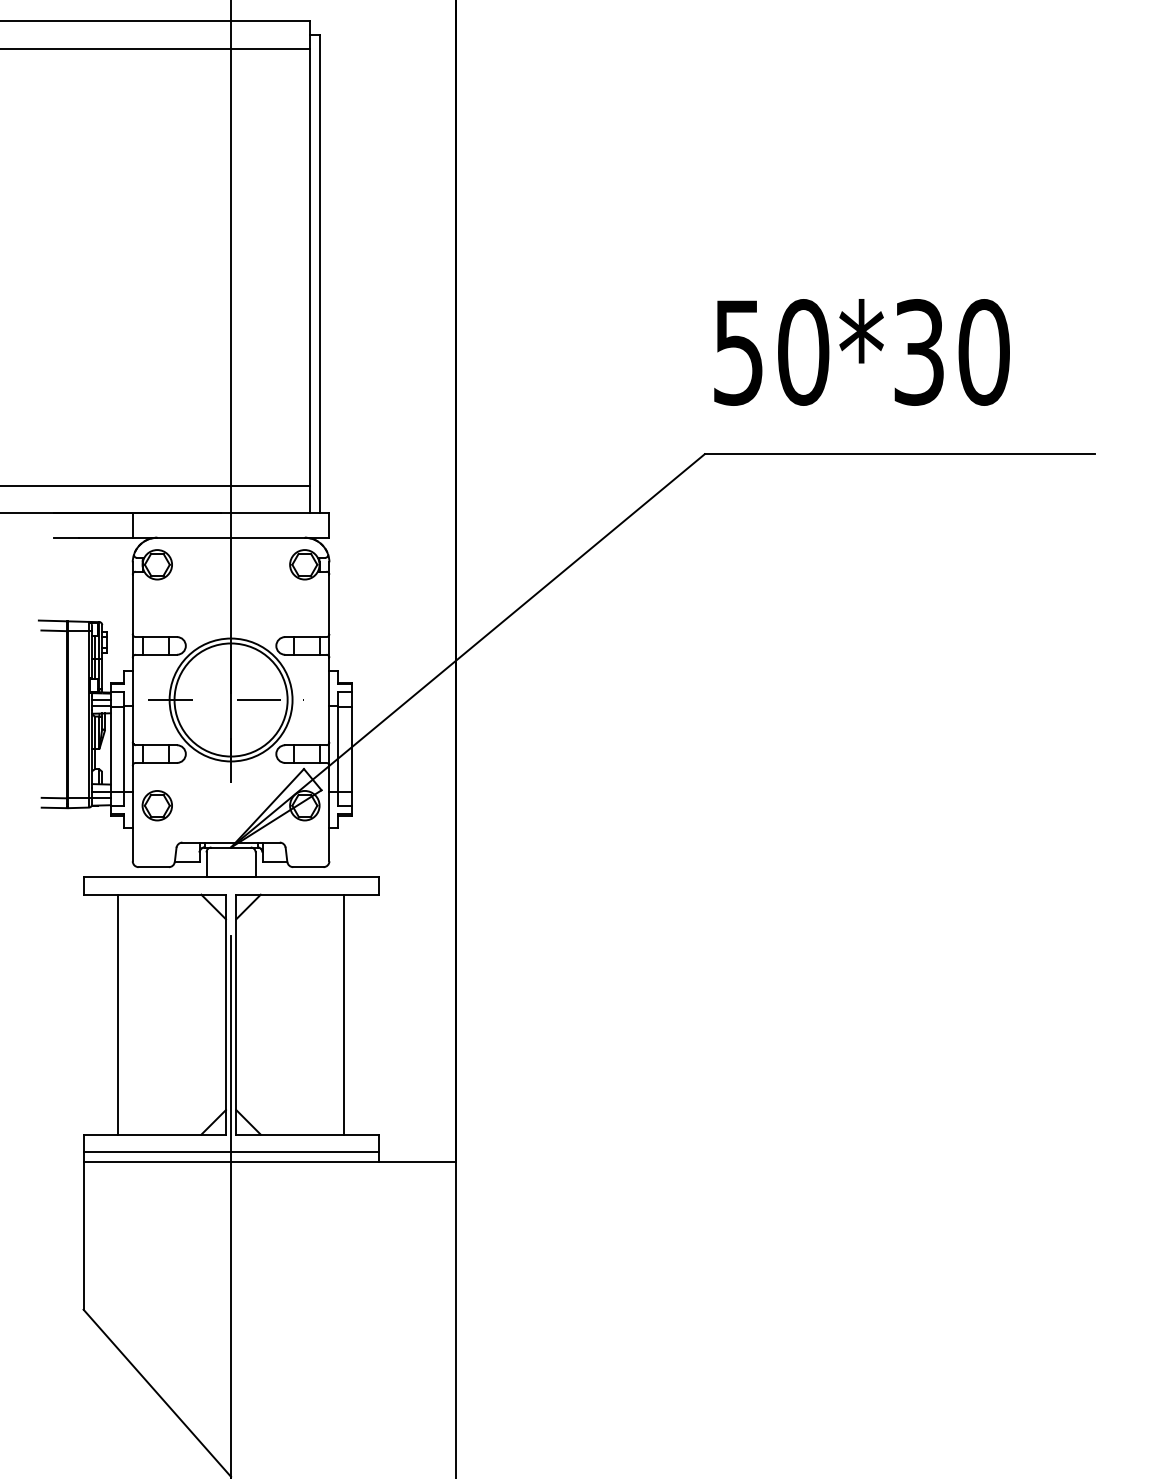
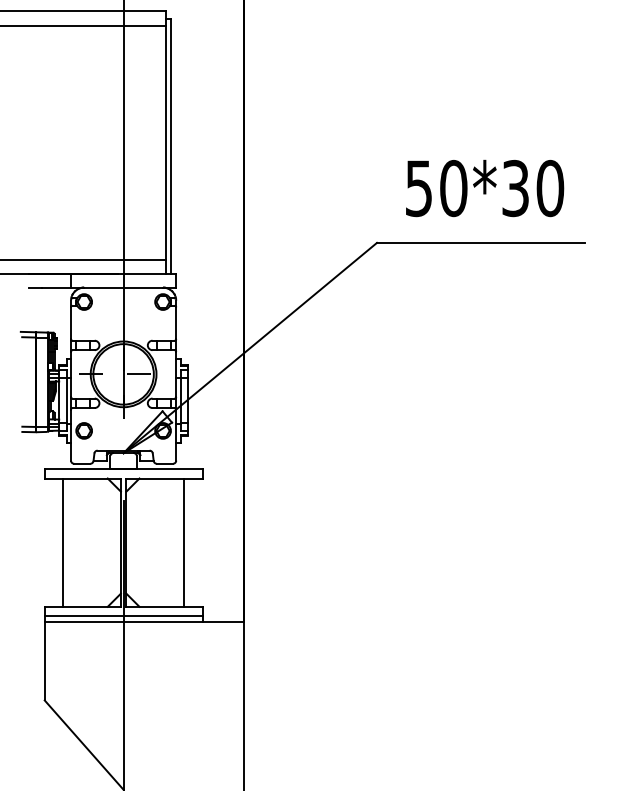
text: (862, 352) -> (485, 188), moved

